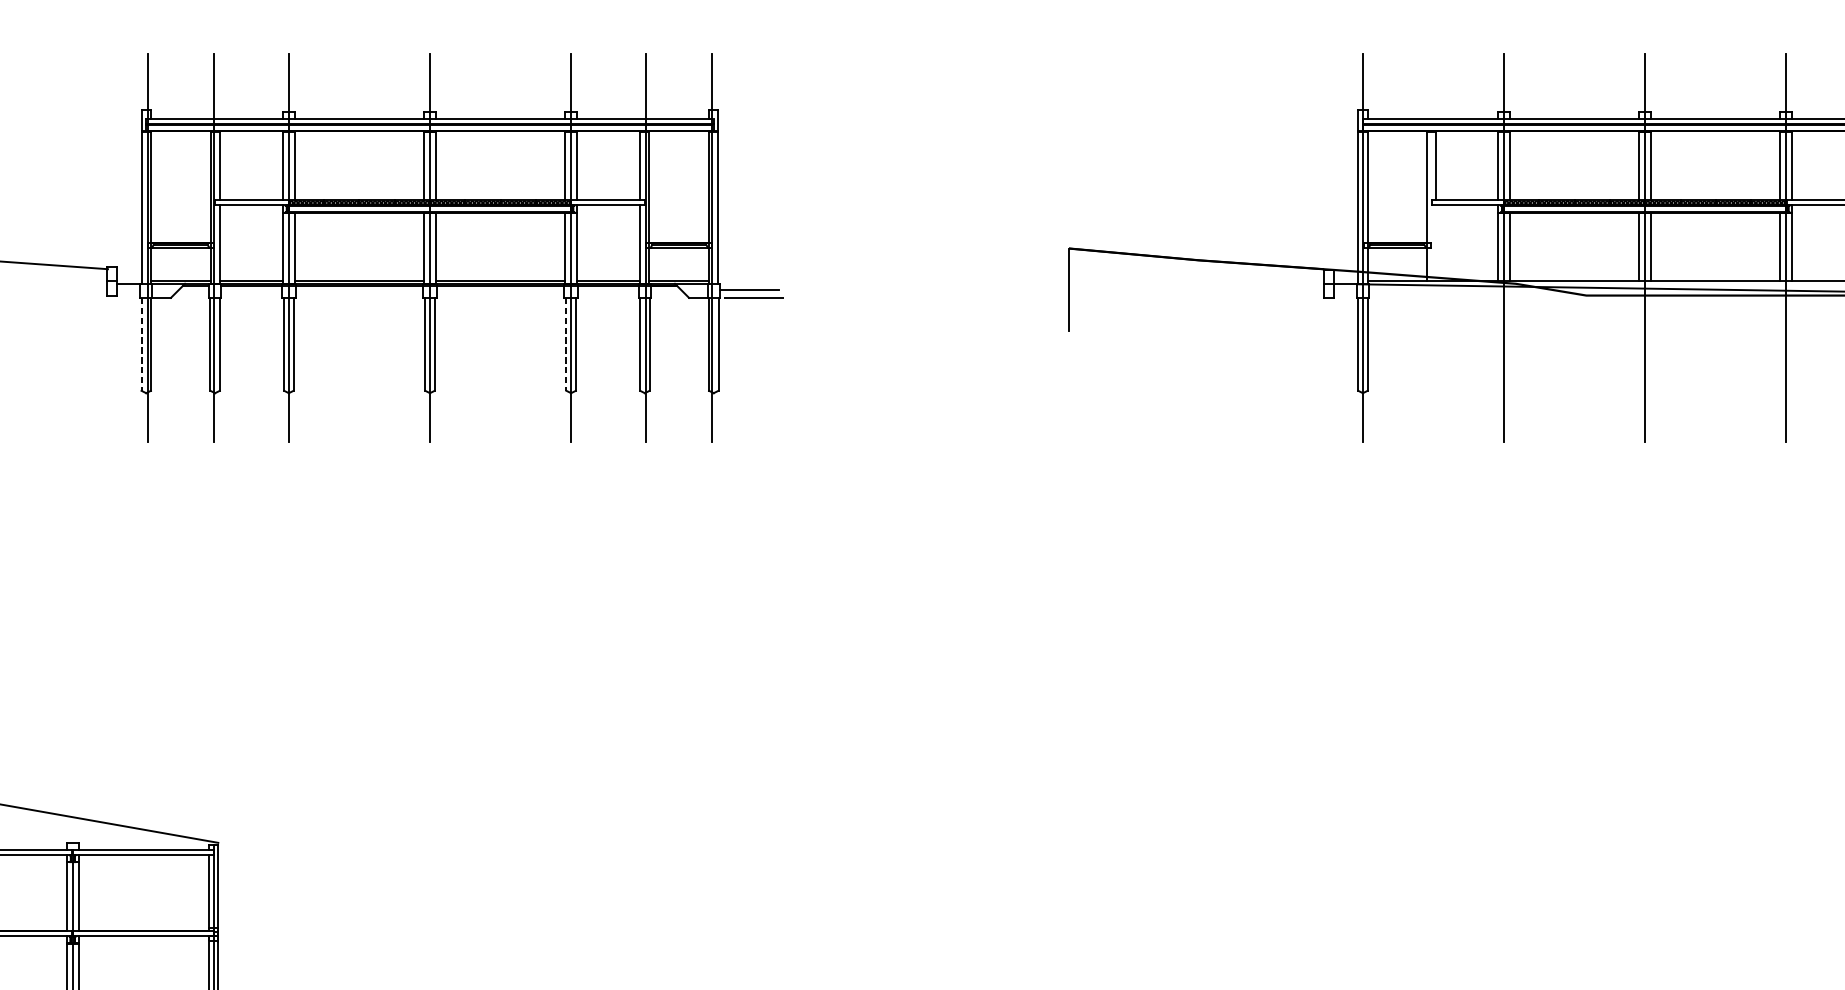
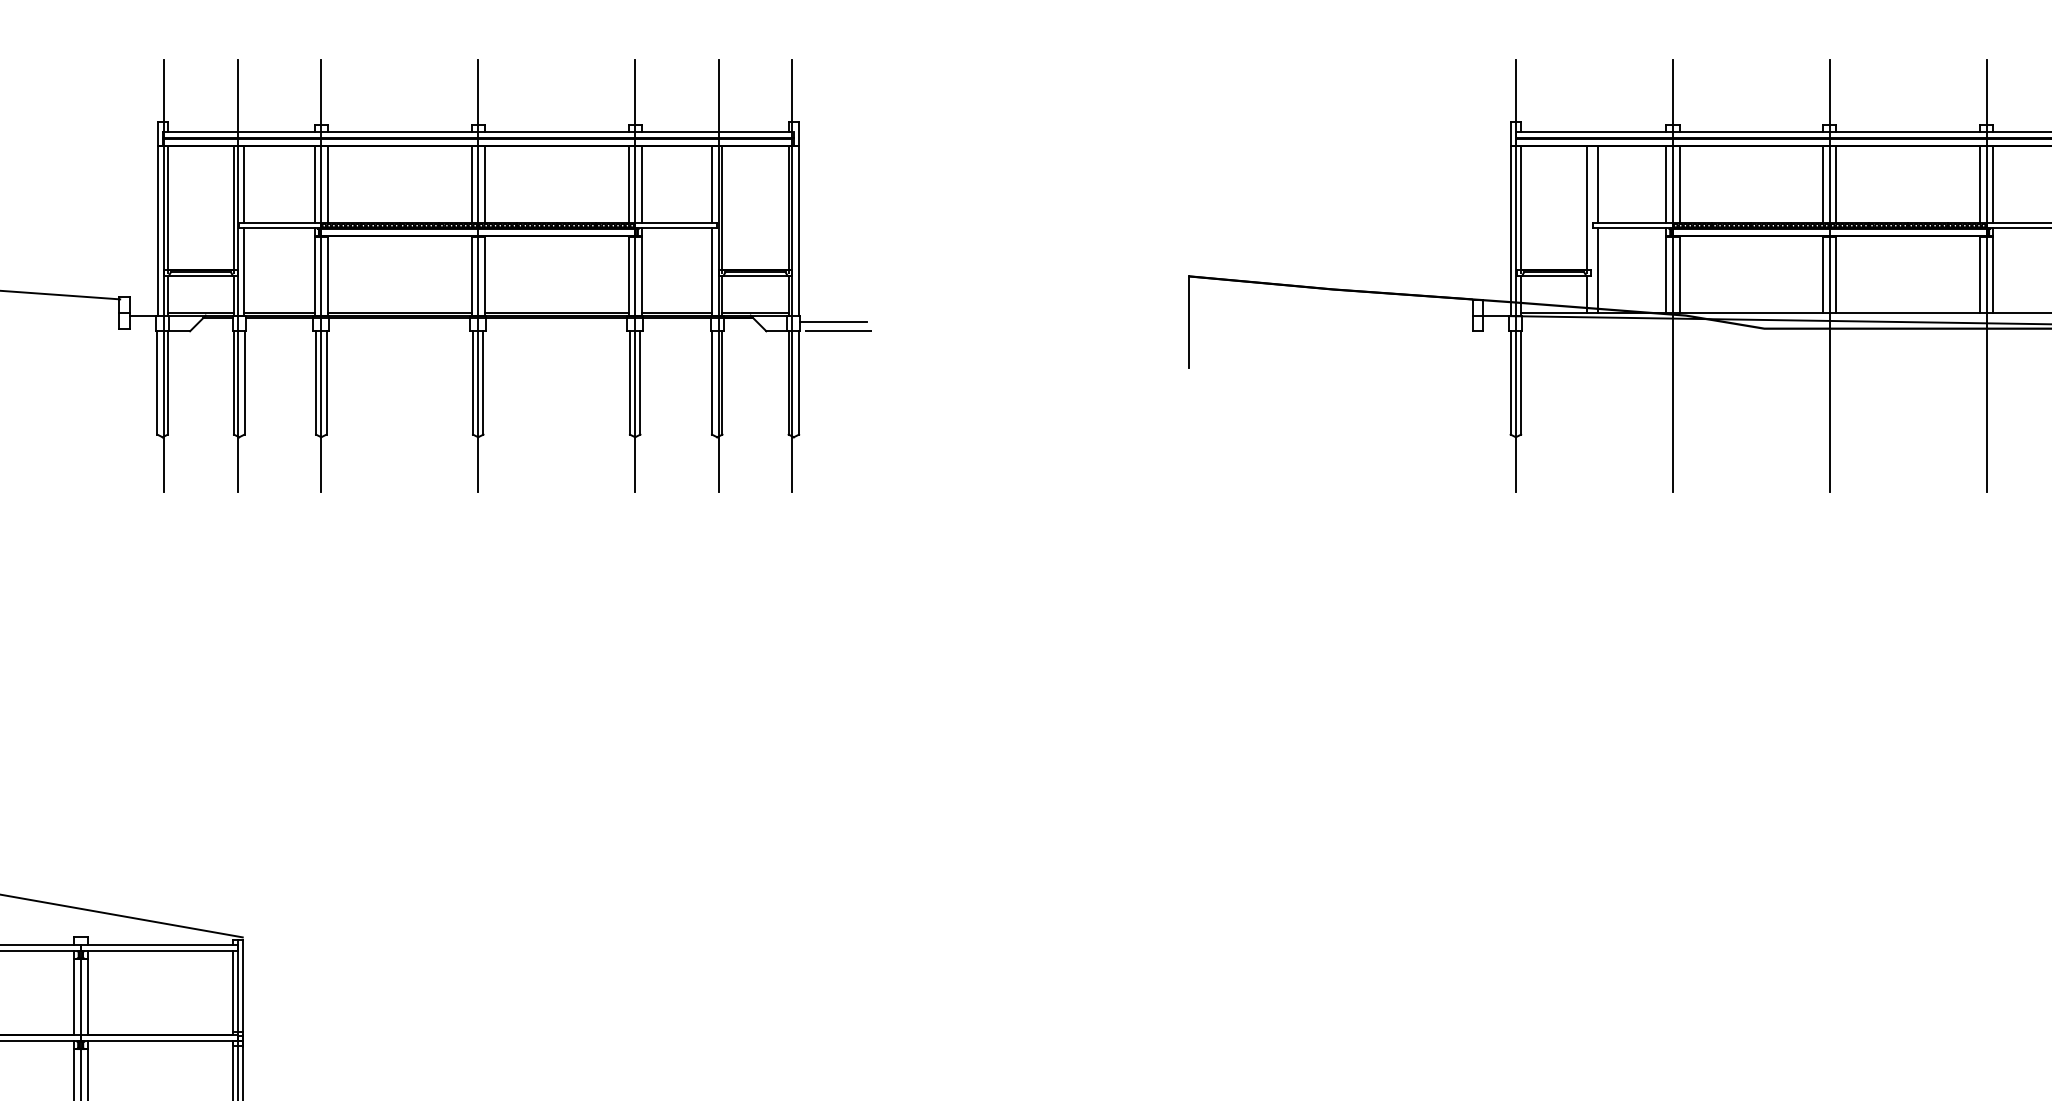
line: (1436, 243) -> (1597, 270), added
line: (141, 343) -> (157, 382), dashed -> solid
line: (566, 343) -> (629, 382), dashed -> solid

